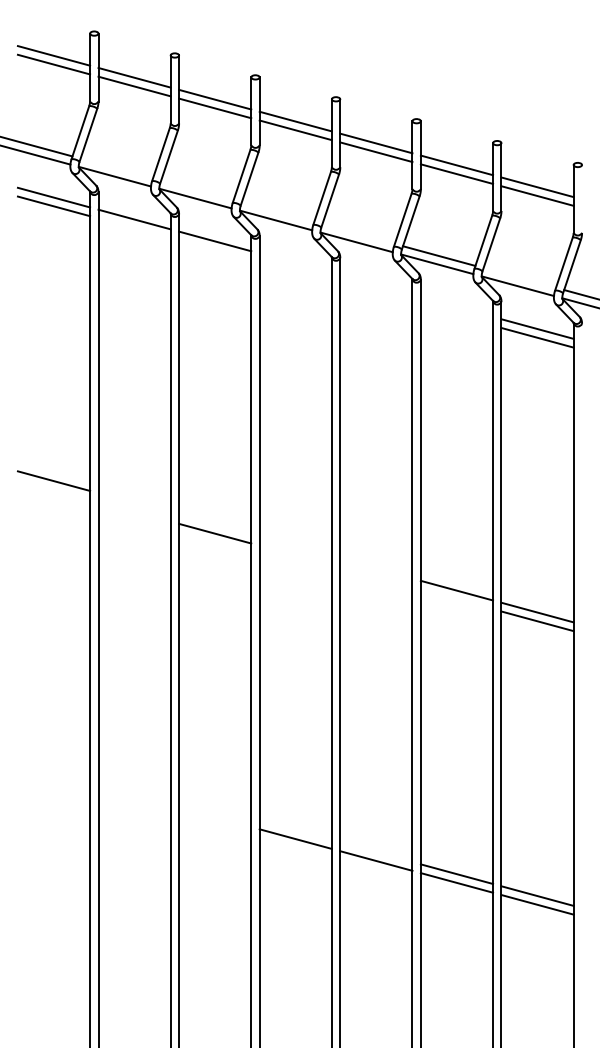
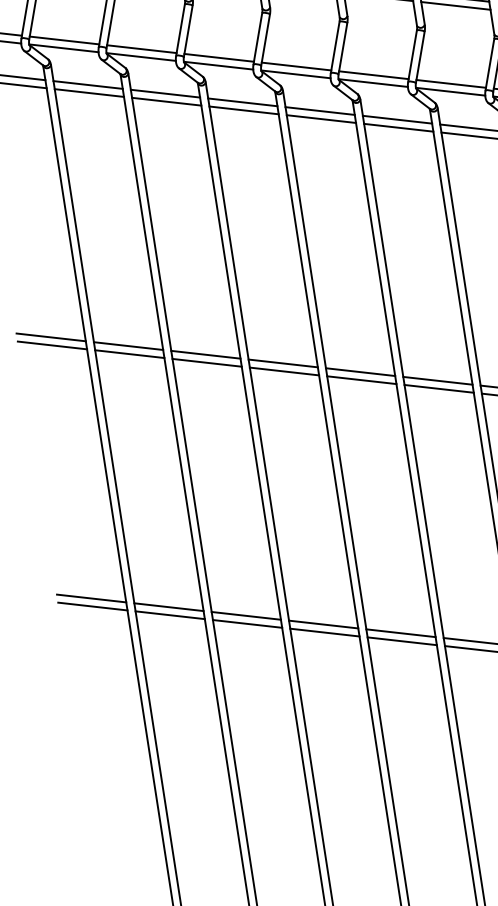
line: (116, 168) -> (64, 40), added
line: (197, 190) -> (141, 49), added
line: (277, 212) -> (218, 58), added
line: (134, 228) -> (89, 93), added
line: (358, 234) -> (296, 66), added
line: (215, 250) -> (167, 101), added
line: (295, 263) -> (242, 102), added
line: (295, 271) -> (243, 109), added
line: (519, 277) -> (450, 83), added
line: (376, 285) -> (320, 111), added
line: (376, 293) -> (321, 118), added
line: (456, 306) -> (396, 119), added
line: (456, 315) -> (398, 127), added
line: (53, 489) -> (51, 345), added
line: (134, 502) -> (128, 345), added
line: (134, 511) -> (129, 353), added
line: (215, 524) -> (206, 354), added
line: (295, 546) -> (282, 363), added
line: (295, 555) -> (284, 371), added
line: (376, 568) -> (360, 371), added
line: (376, 577) -> (361, 380), added
line: (456, 599) -> (438, 389), added
line: (53, 764) -> (91, 598), added
line: (53, 773) -> (92, 606), added
line: (134, 786) -> (168, 607), added
line: (134, 795) -> (170, 615), added
line: (215, 808) -> (246, 615), added
line: (215, 817) -> (247, 624), added
line: (295, 830) -> (323, 624), added
line: (376, 852) -> (401, 633), added

